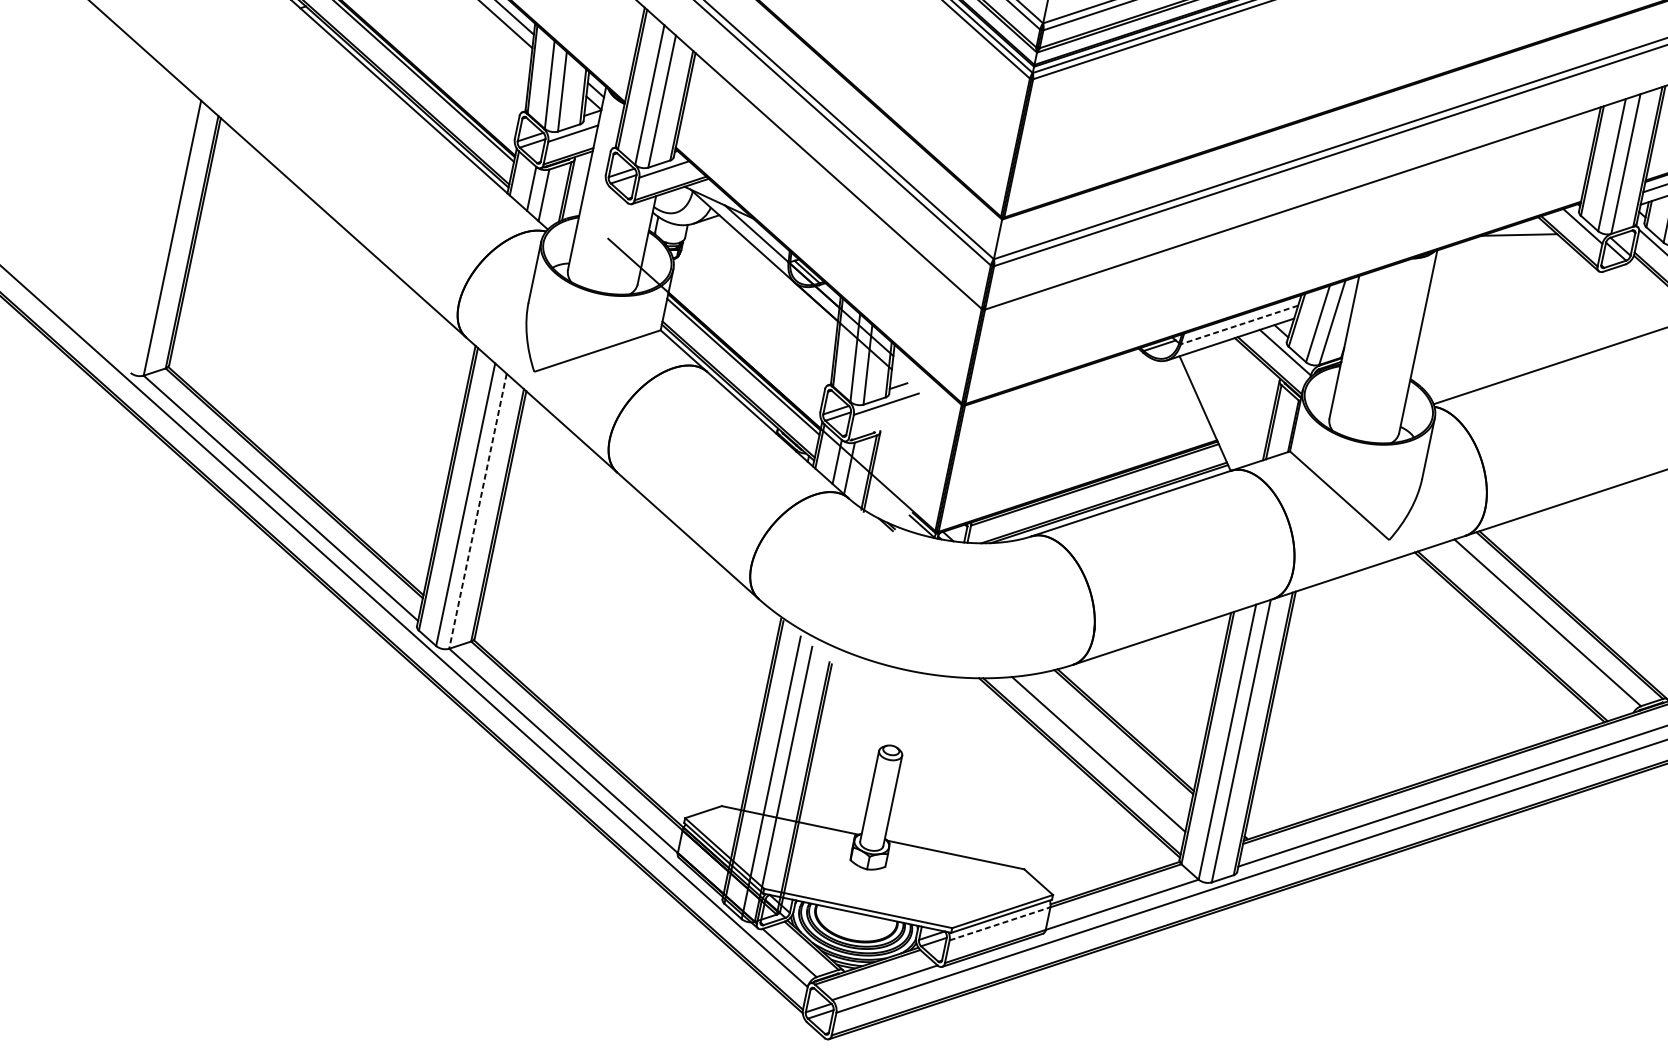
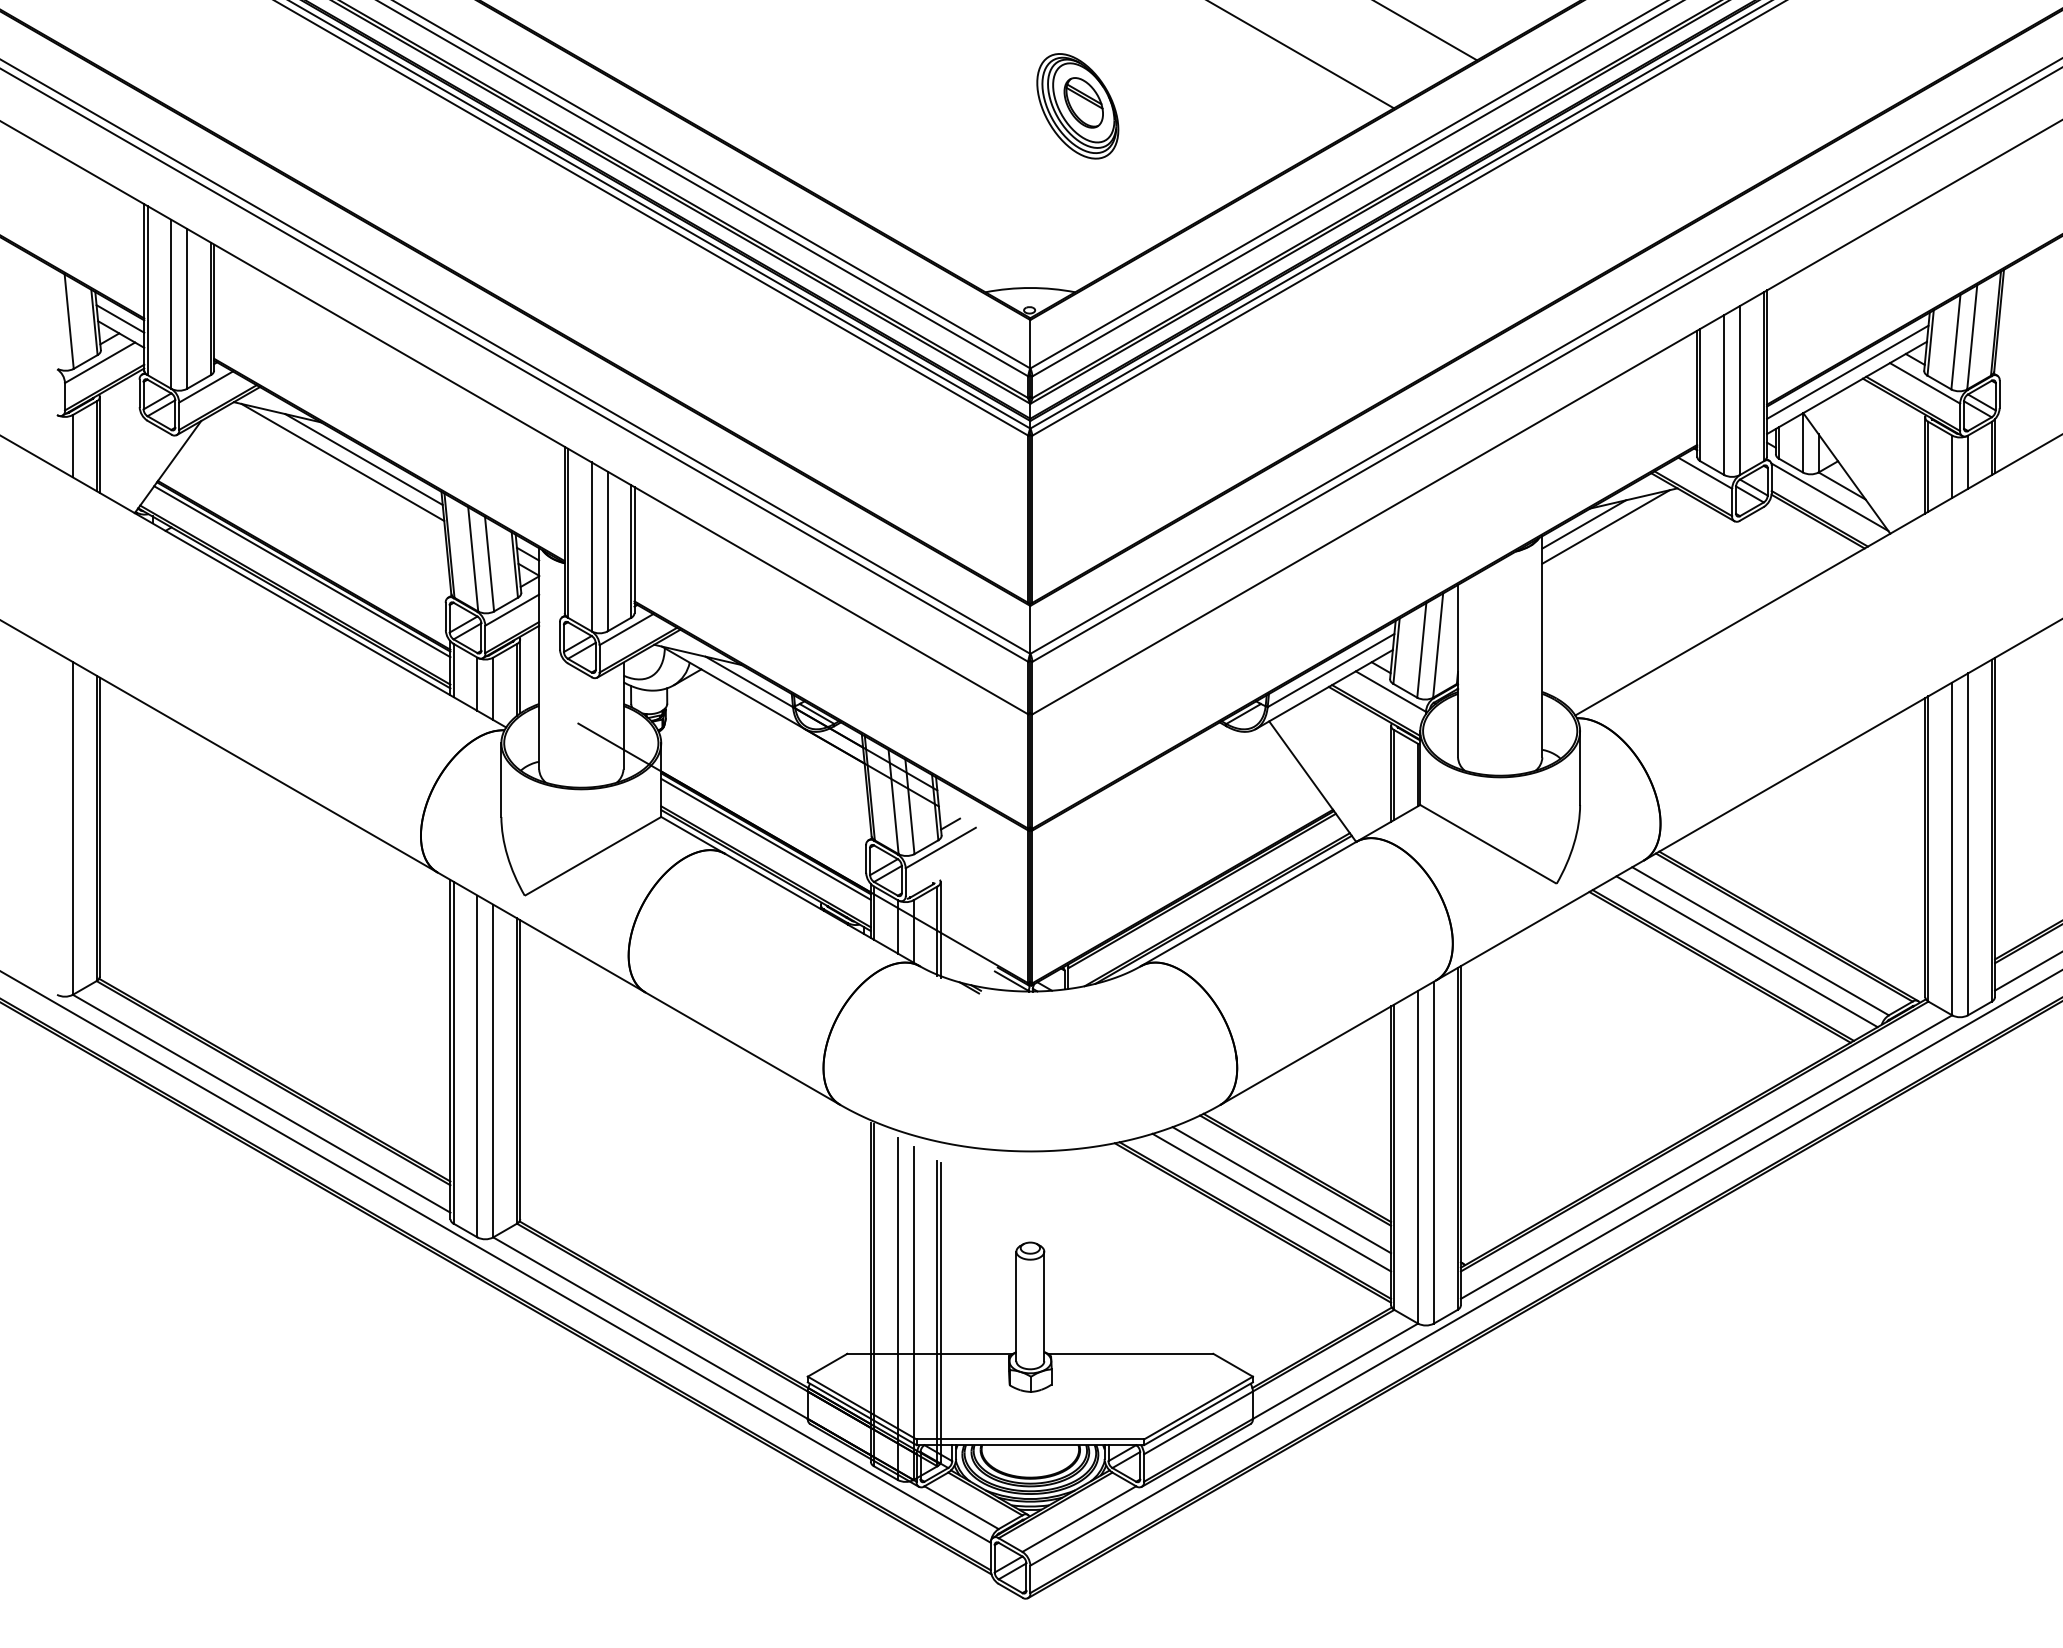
line: (1474, 247) -> (1584, 524), added
line: (1491, 253) -> (1605, 526), added
line: (1239, 324) -> (1330, 670), dashed -> solid
line: (478, 511) -> (493, 1071), dashed -> solid
line: (1534, 628) -> (1746, 951), added
line: (1108, 746) -> (1281, 1190), added
line: (1000, 923) -> (1198, 1422), dashed -> solid

